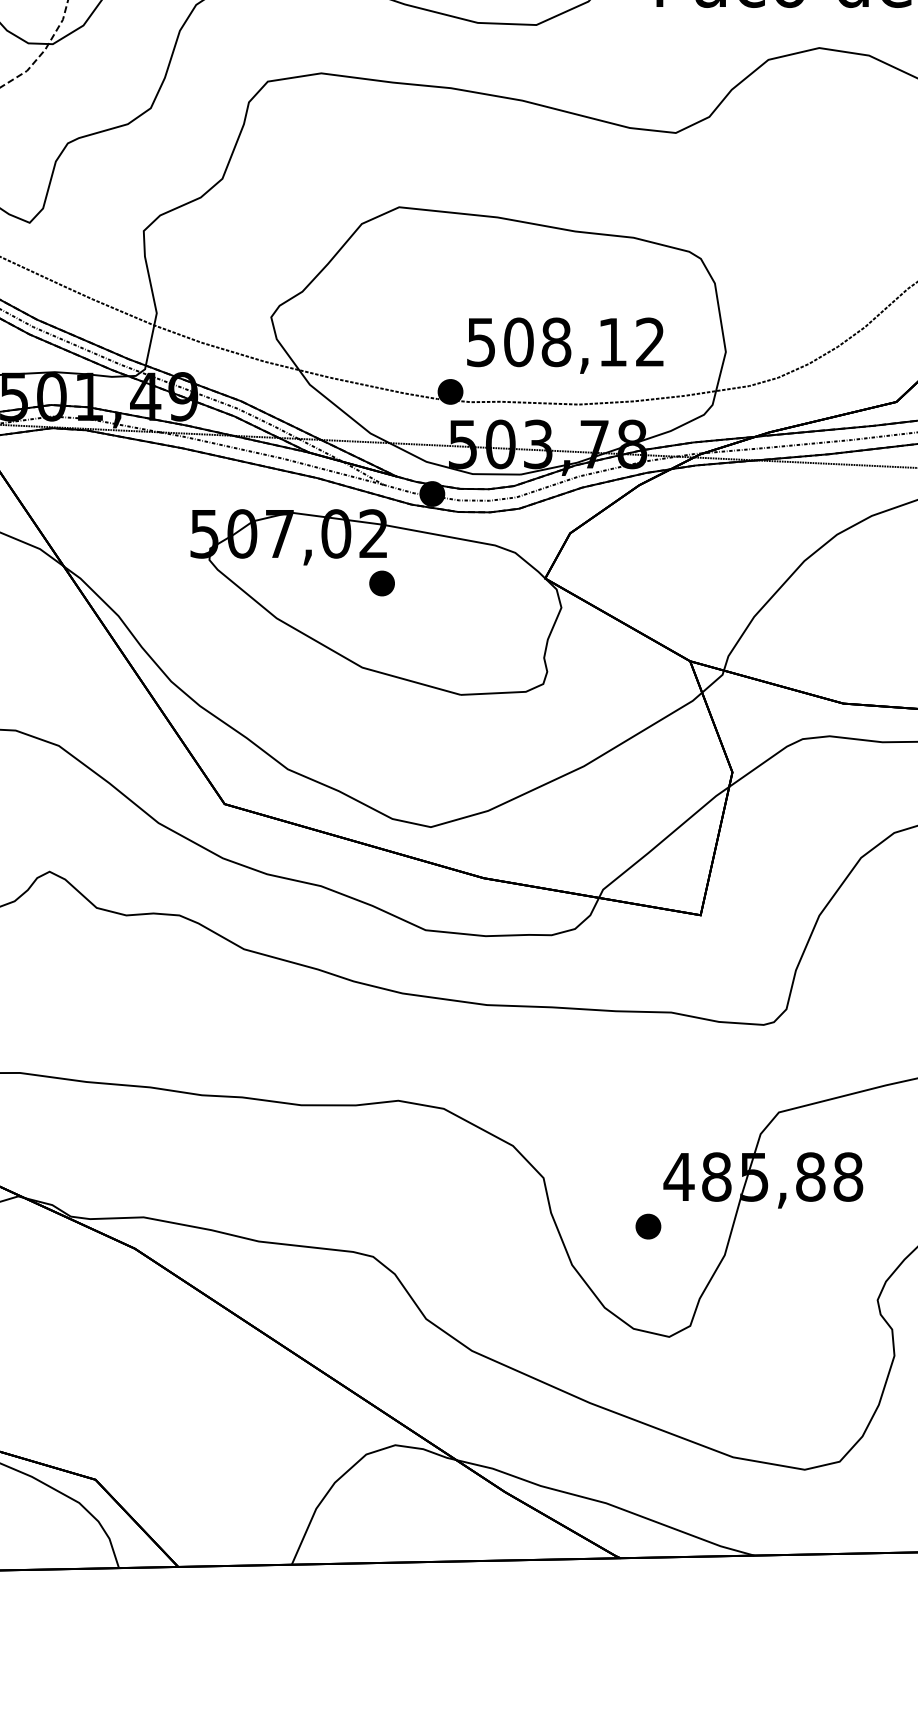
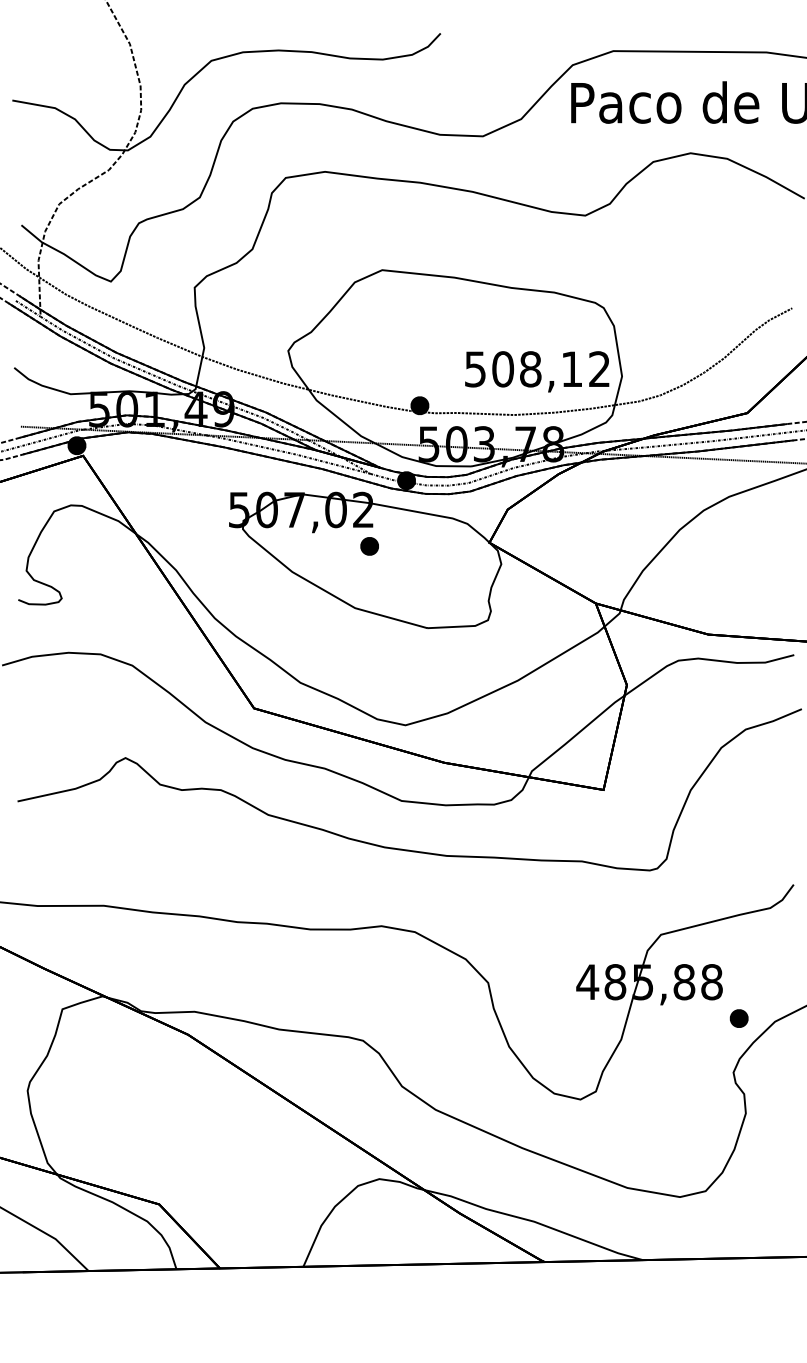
text: (565, 345) -> (537, 371), moved
part: (647, 1226) -> (738, 1018), moved

